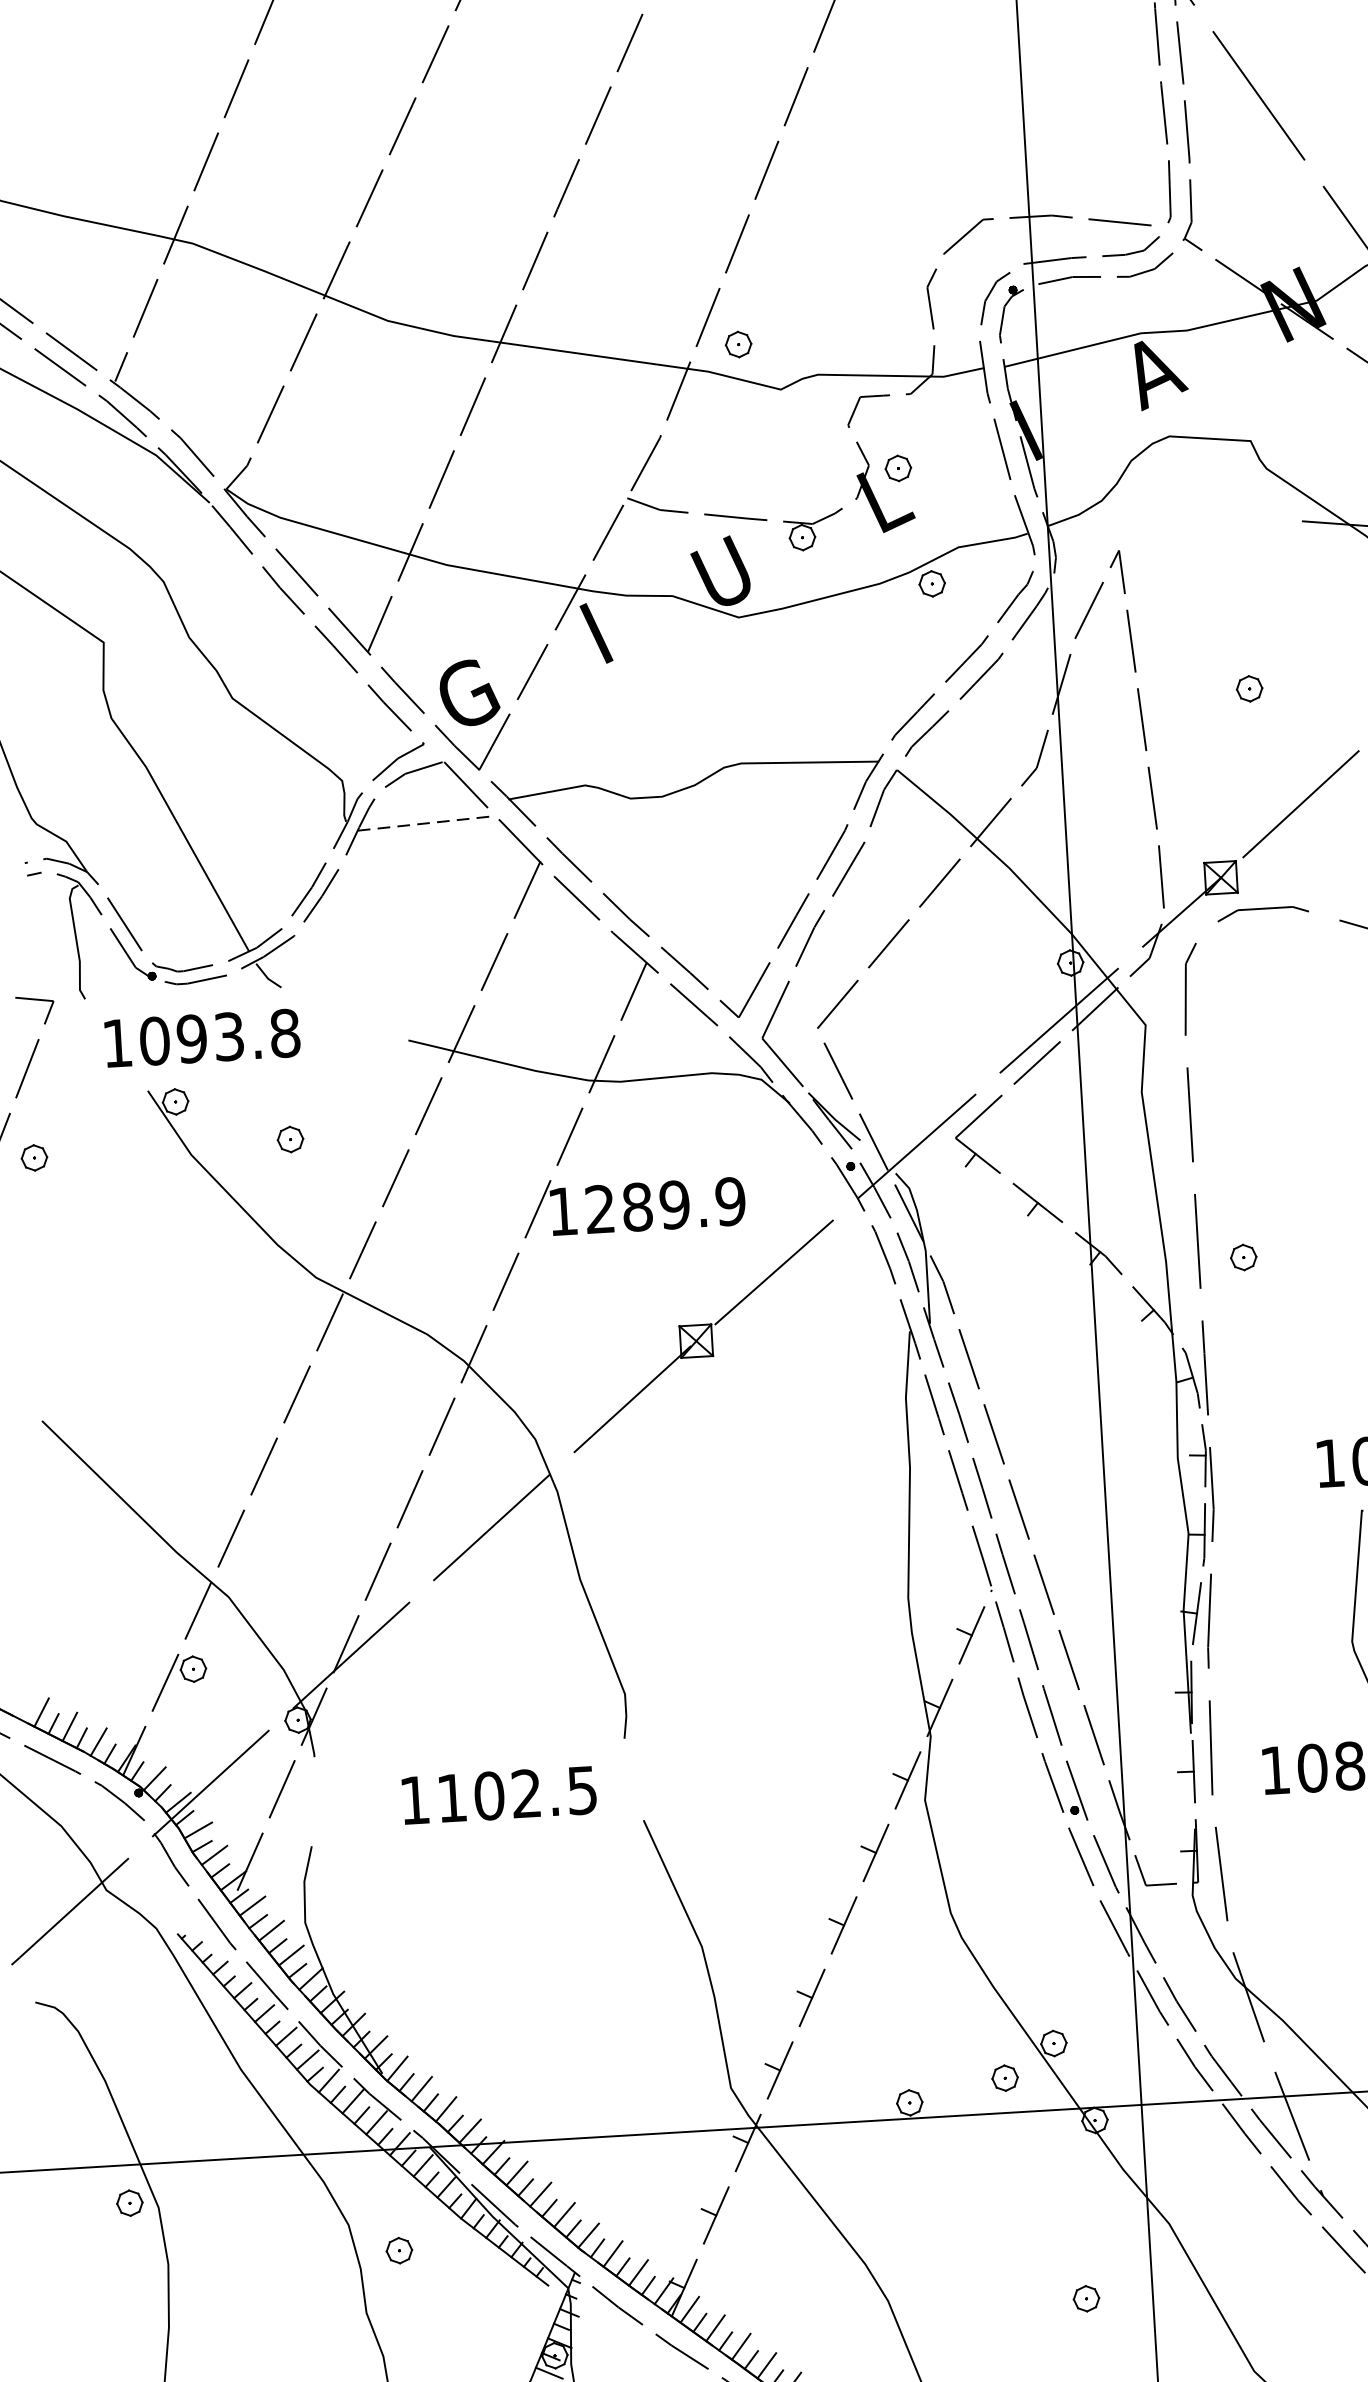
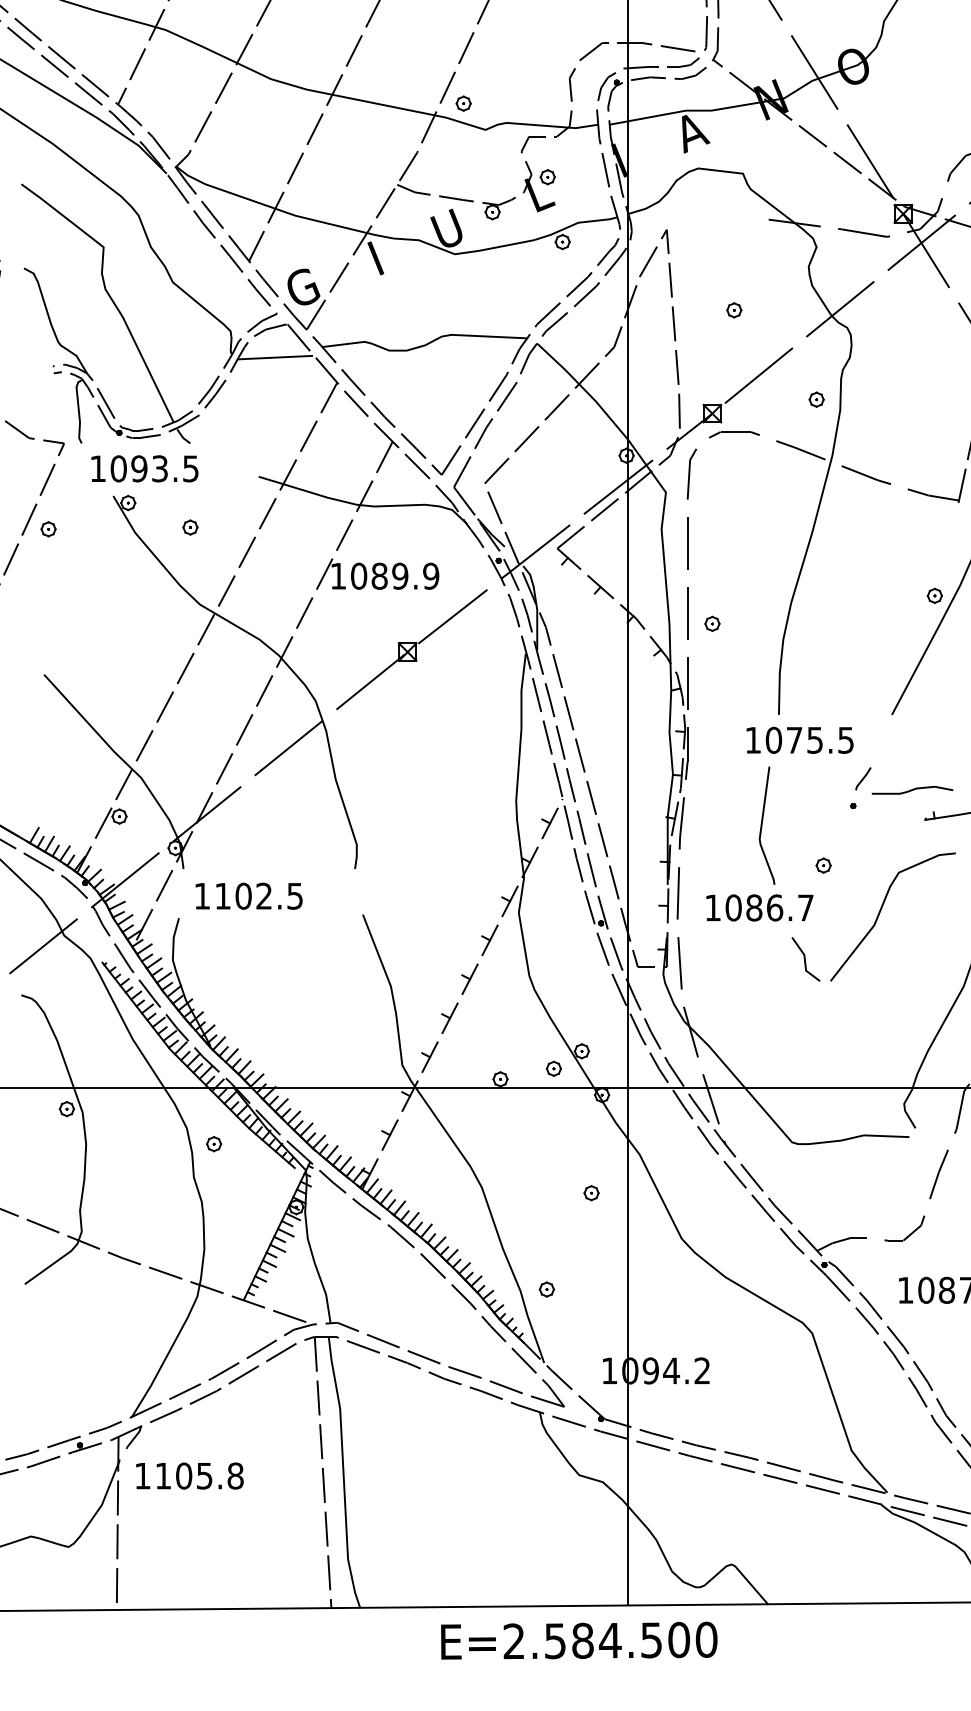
line: (425, 823) -> (275, 357), dashed -> solid
text: (286, 1032) -> (191, 468), 1093.8 -> 1093.5
text: (601, 1207) -> (359, 575), 1289.9 -> 1089.9
text: (498, 1794) -> (248, 895), moved

